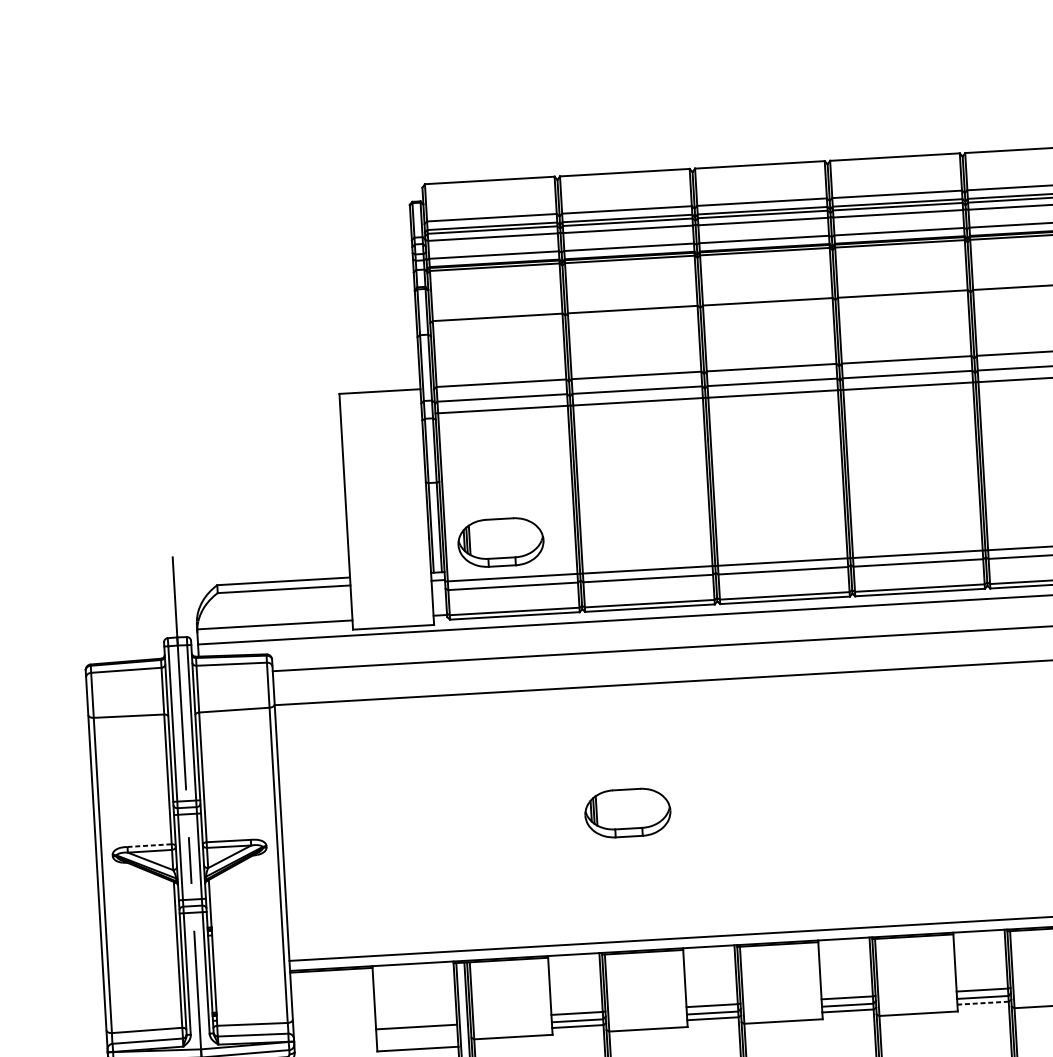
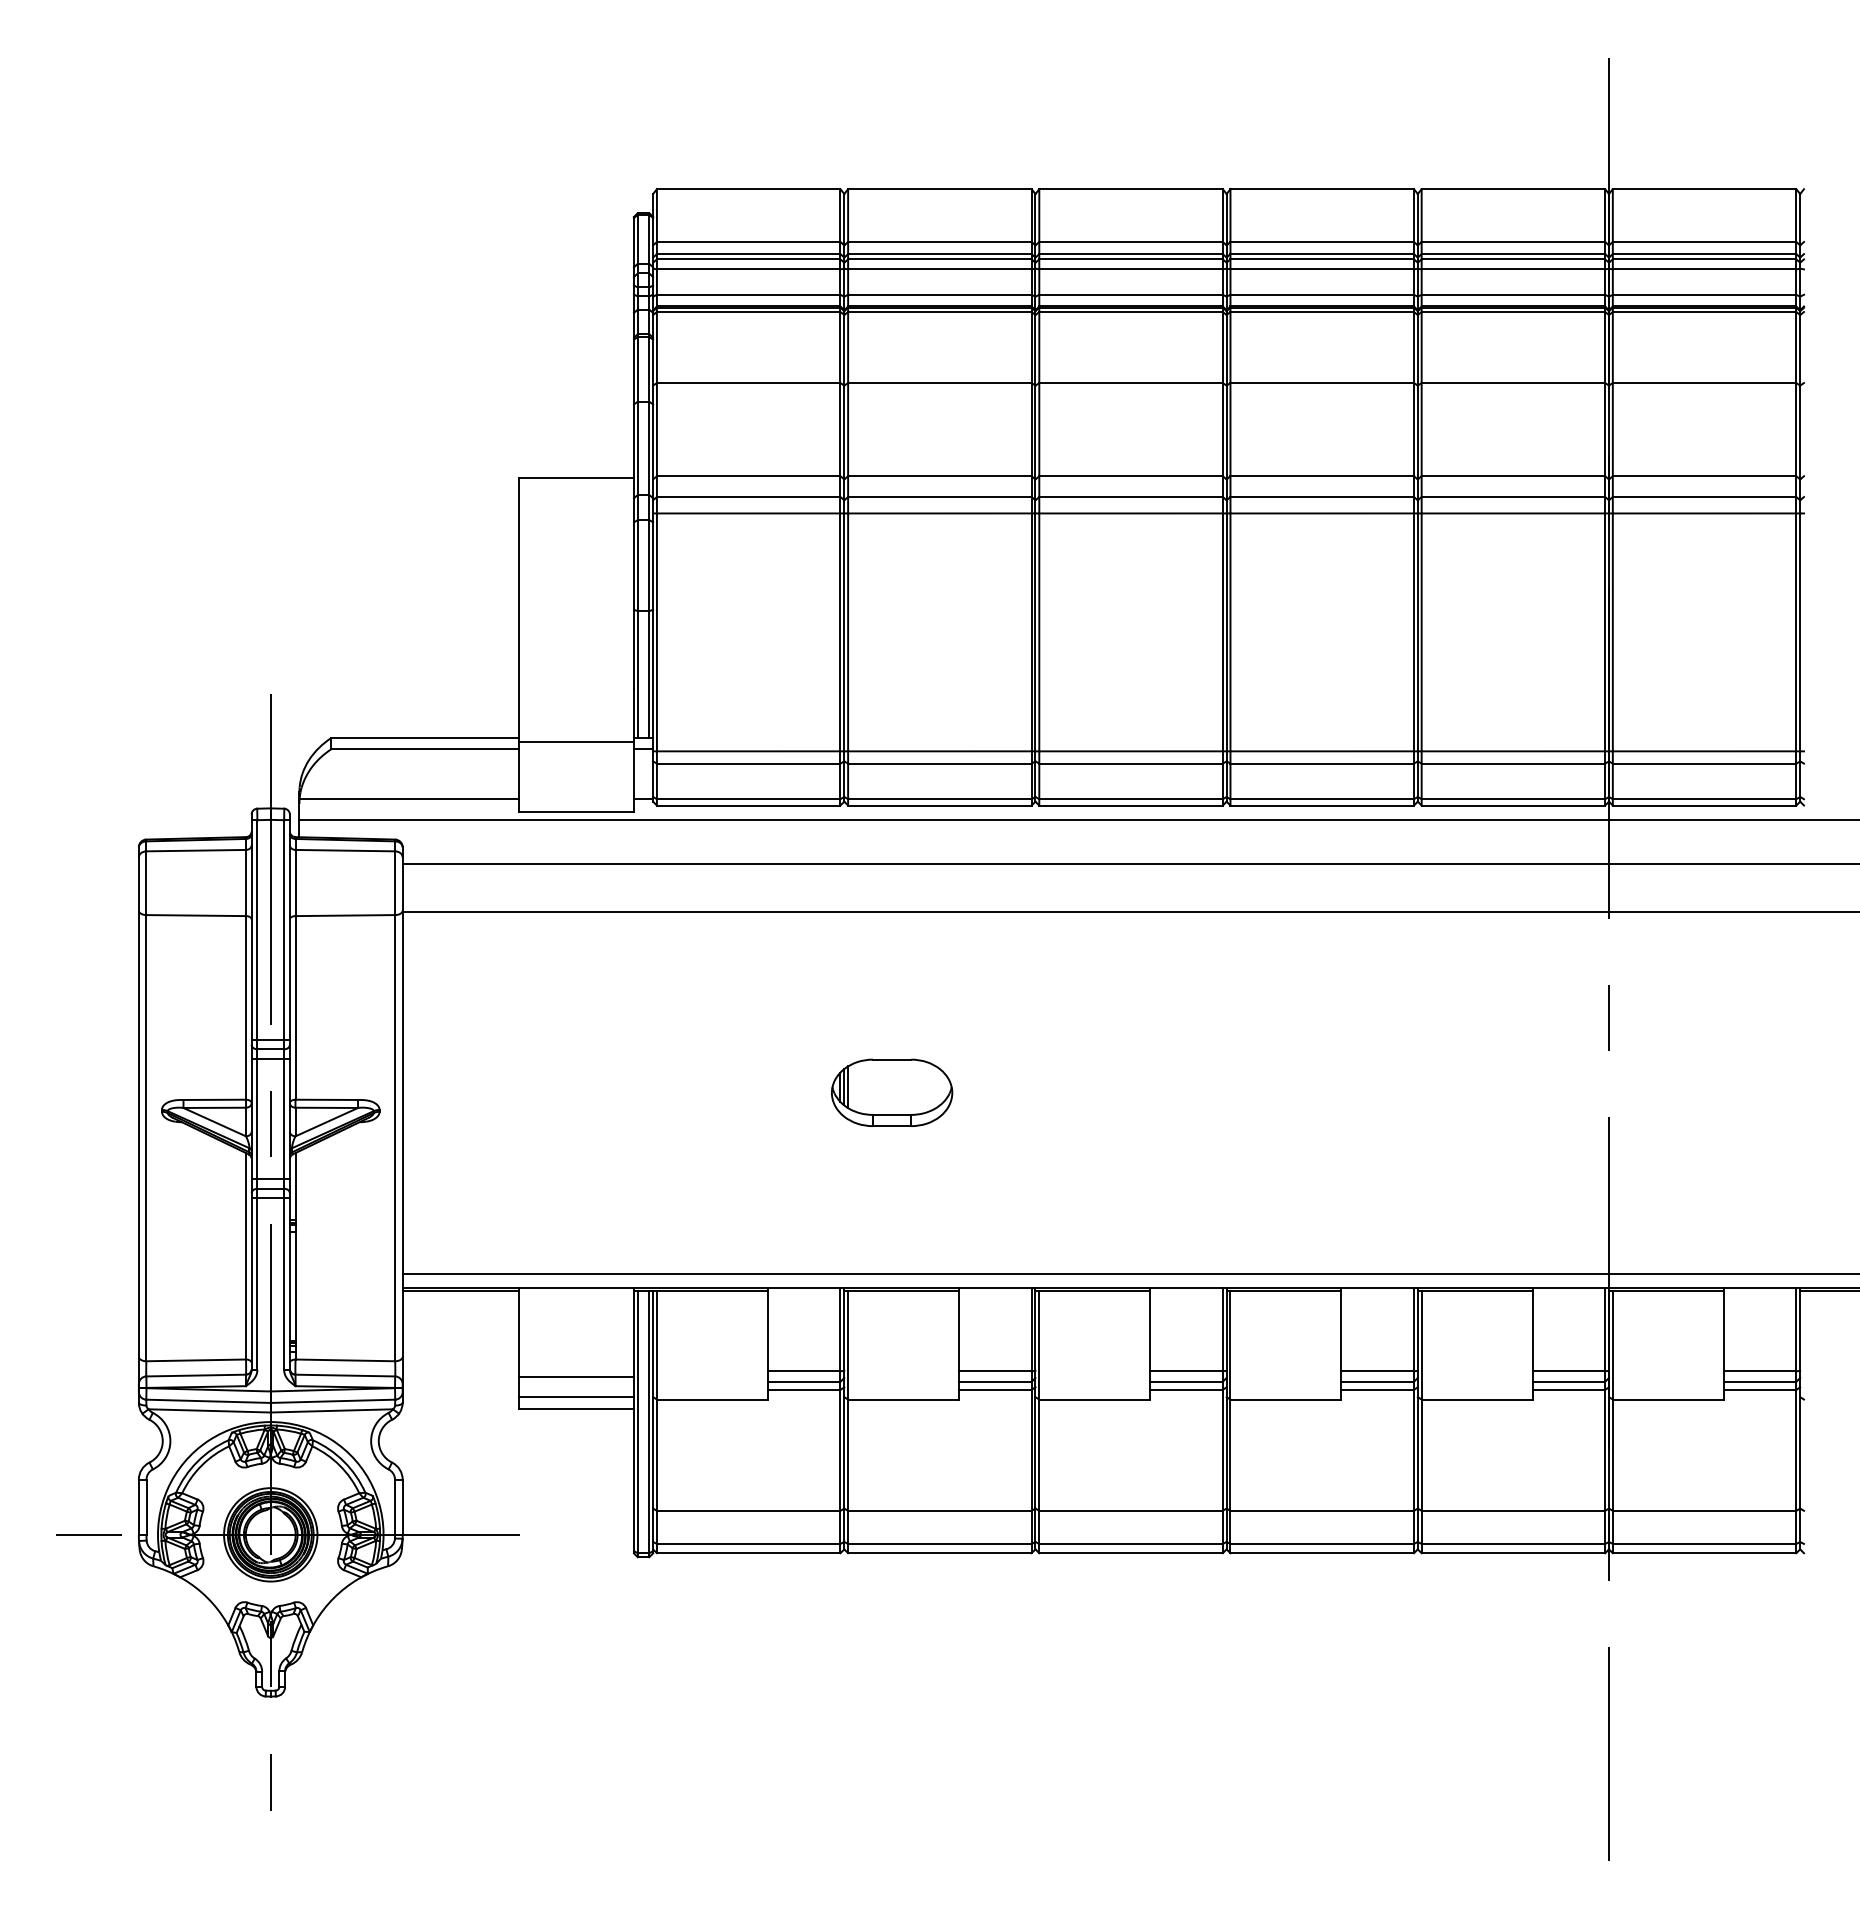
part: (501, 542) -> (735, 700), removed
line: (390, 578) -> (576, 742), added
line: (150, 845) -> (215, 1099), dashed -> solid
line: (982, 1002) -> (1377, 1389), dashed -> solid
line: (417, 1041) -> (576, 1397), added

